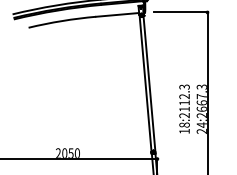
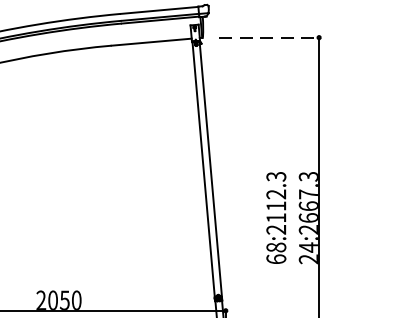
line: (180, 12) -> (268, 37), solid -> dashed
text: (184, 130) -> (276, 257), 18:2112.3 -> 68:2112.3

